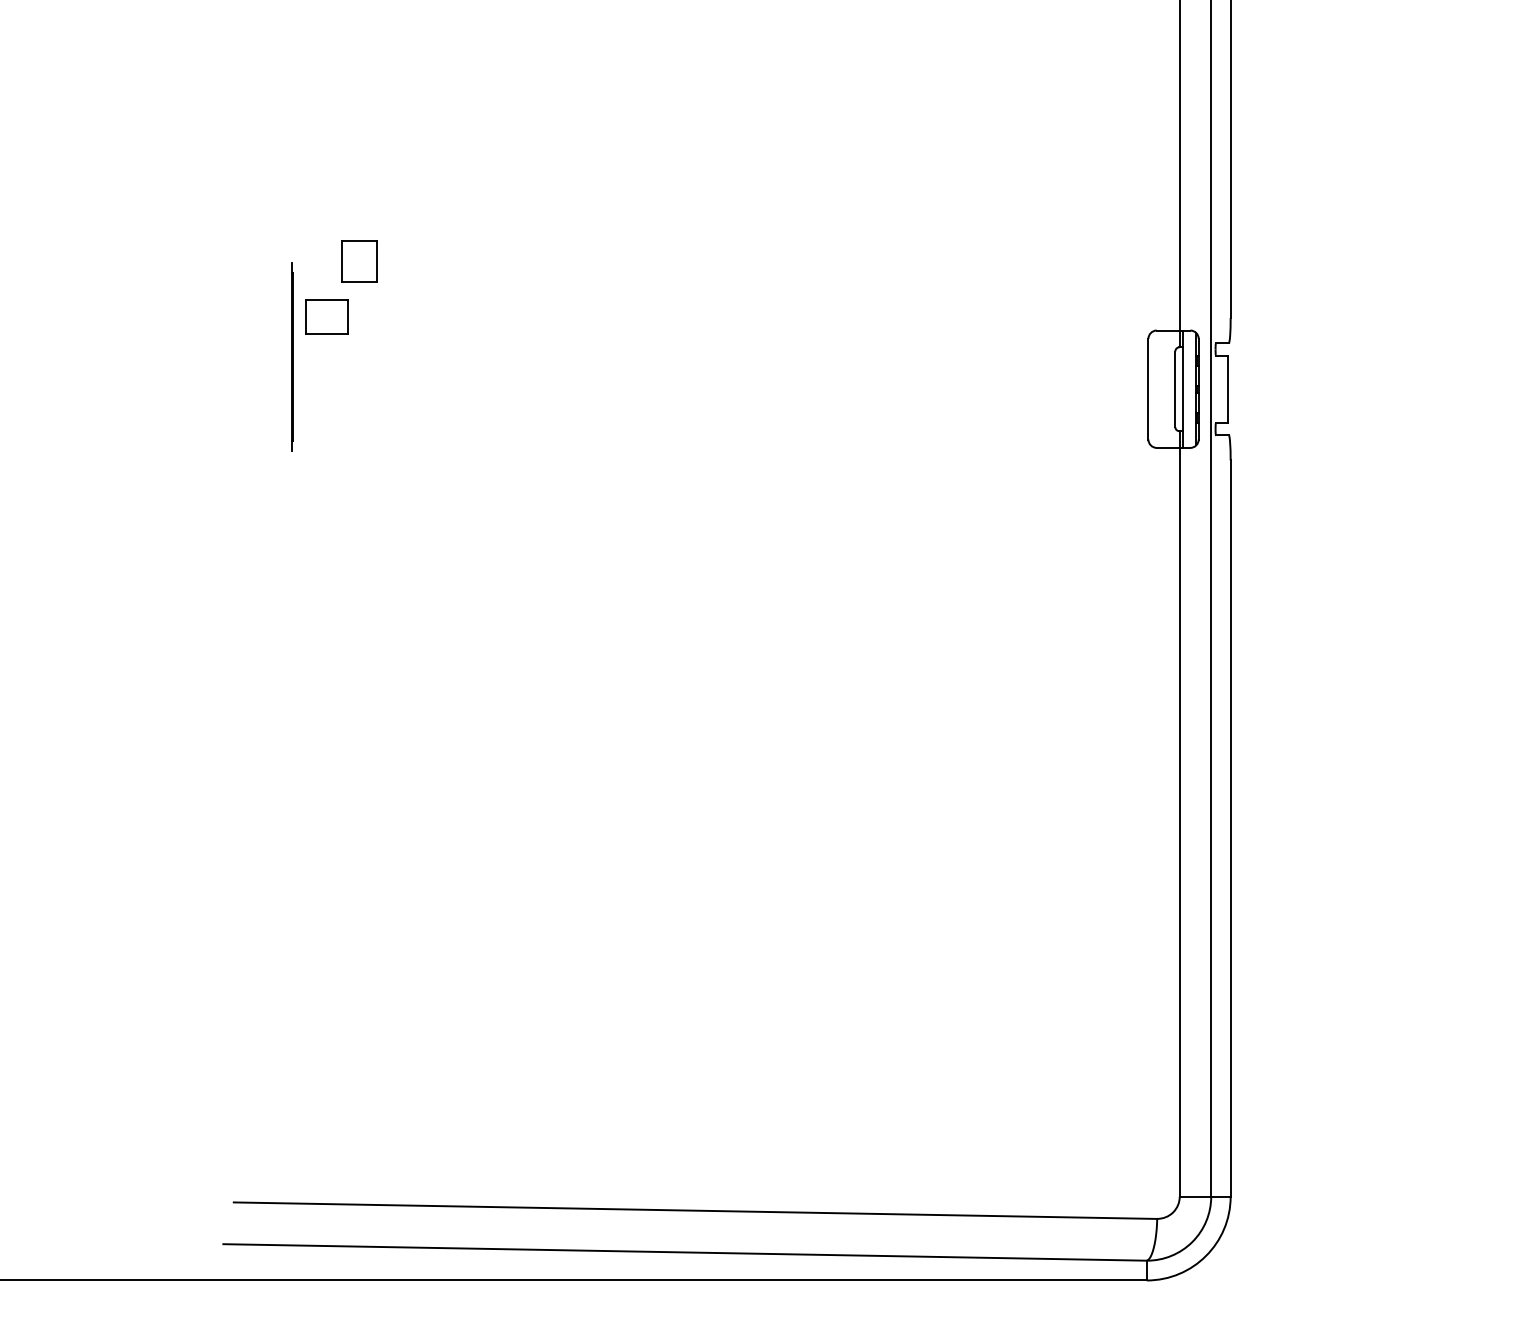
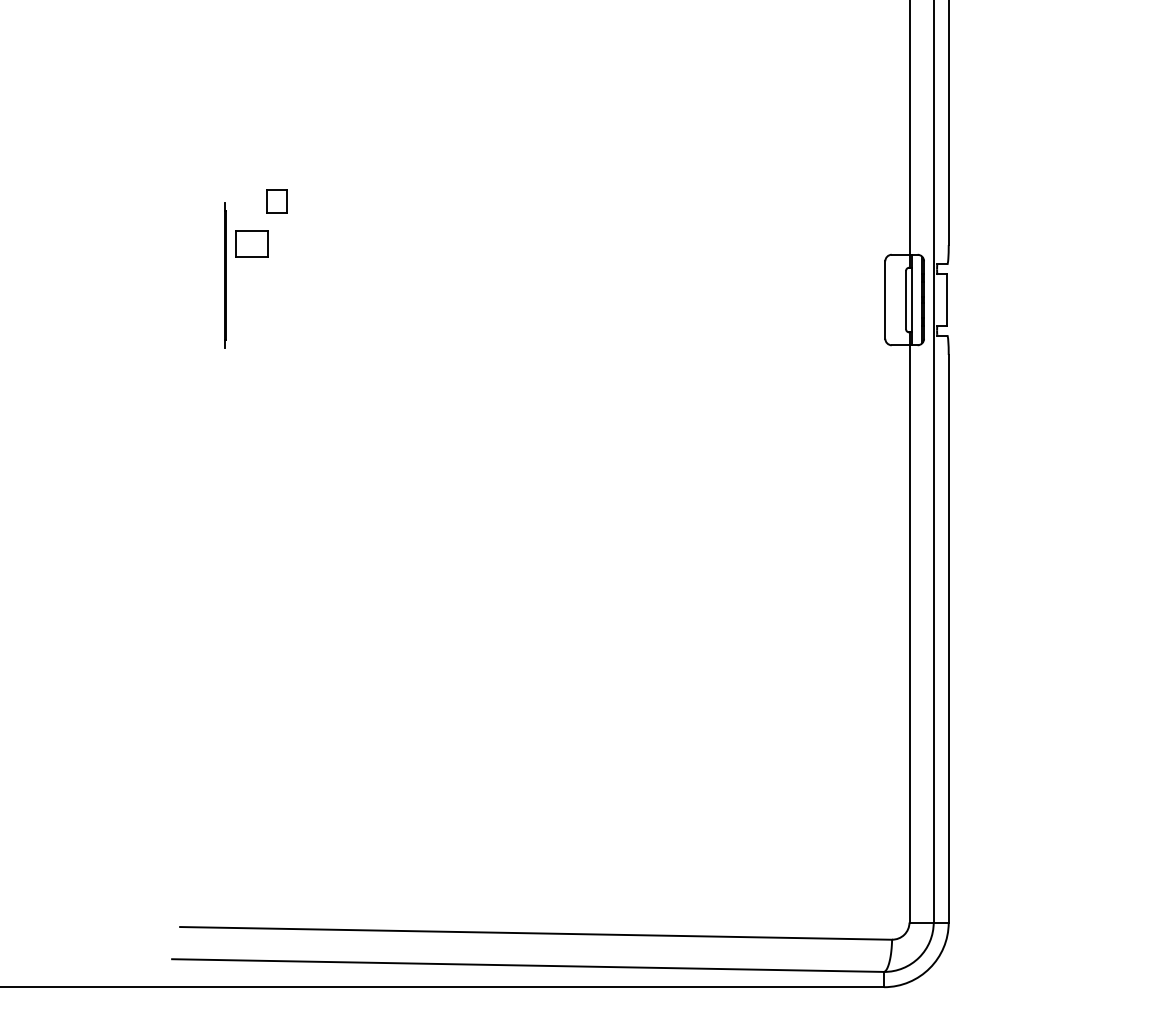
part: (358, 261) -> (276, 201), size x0.71

